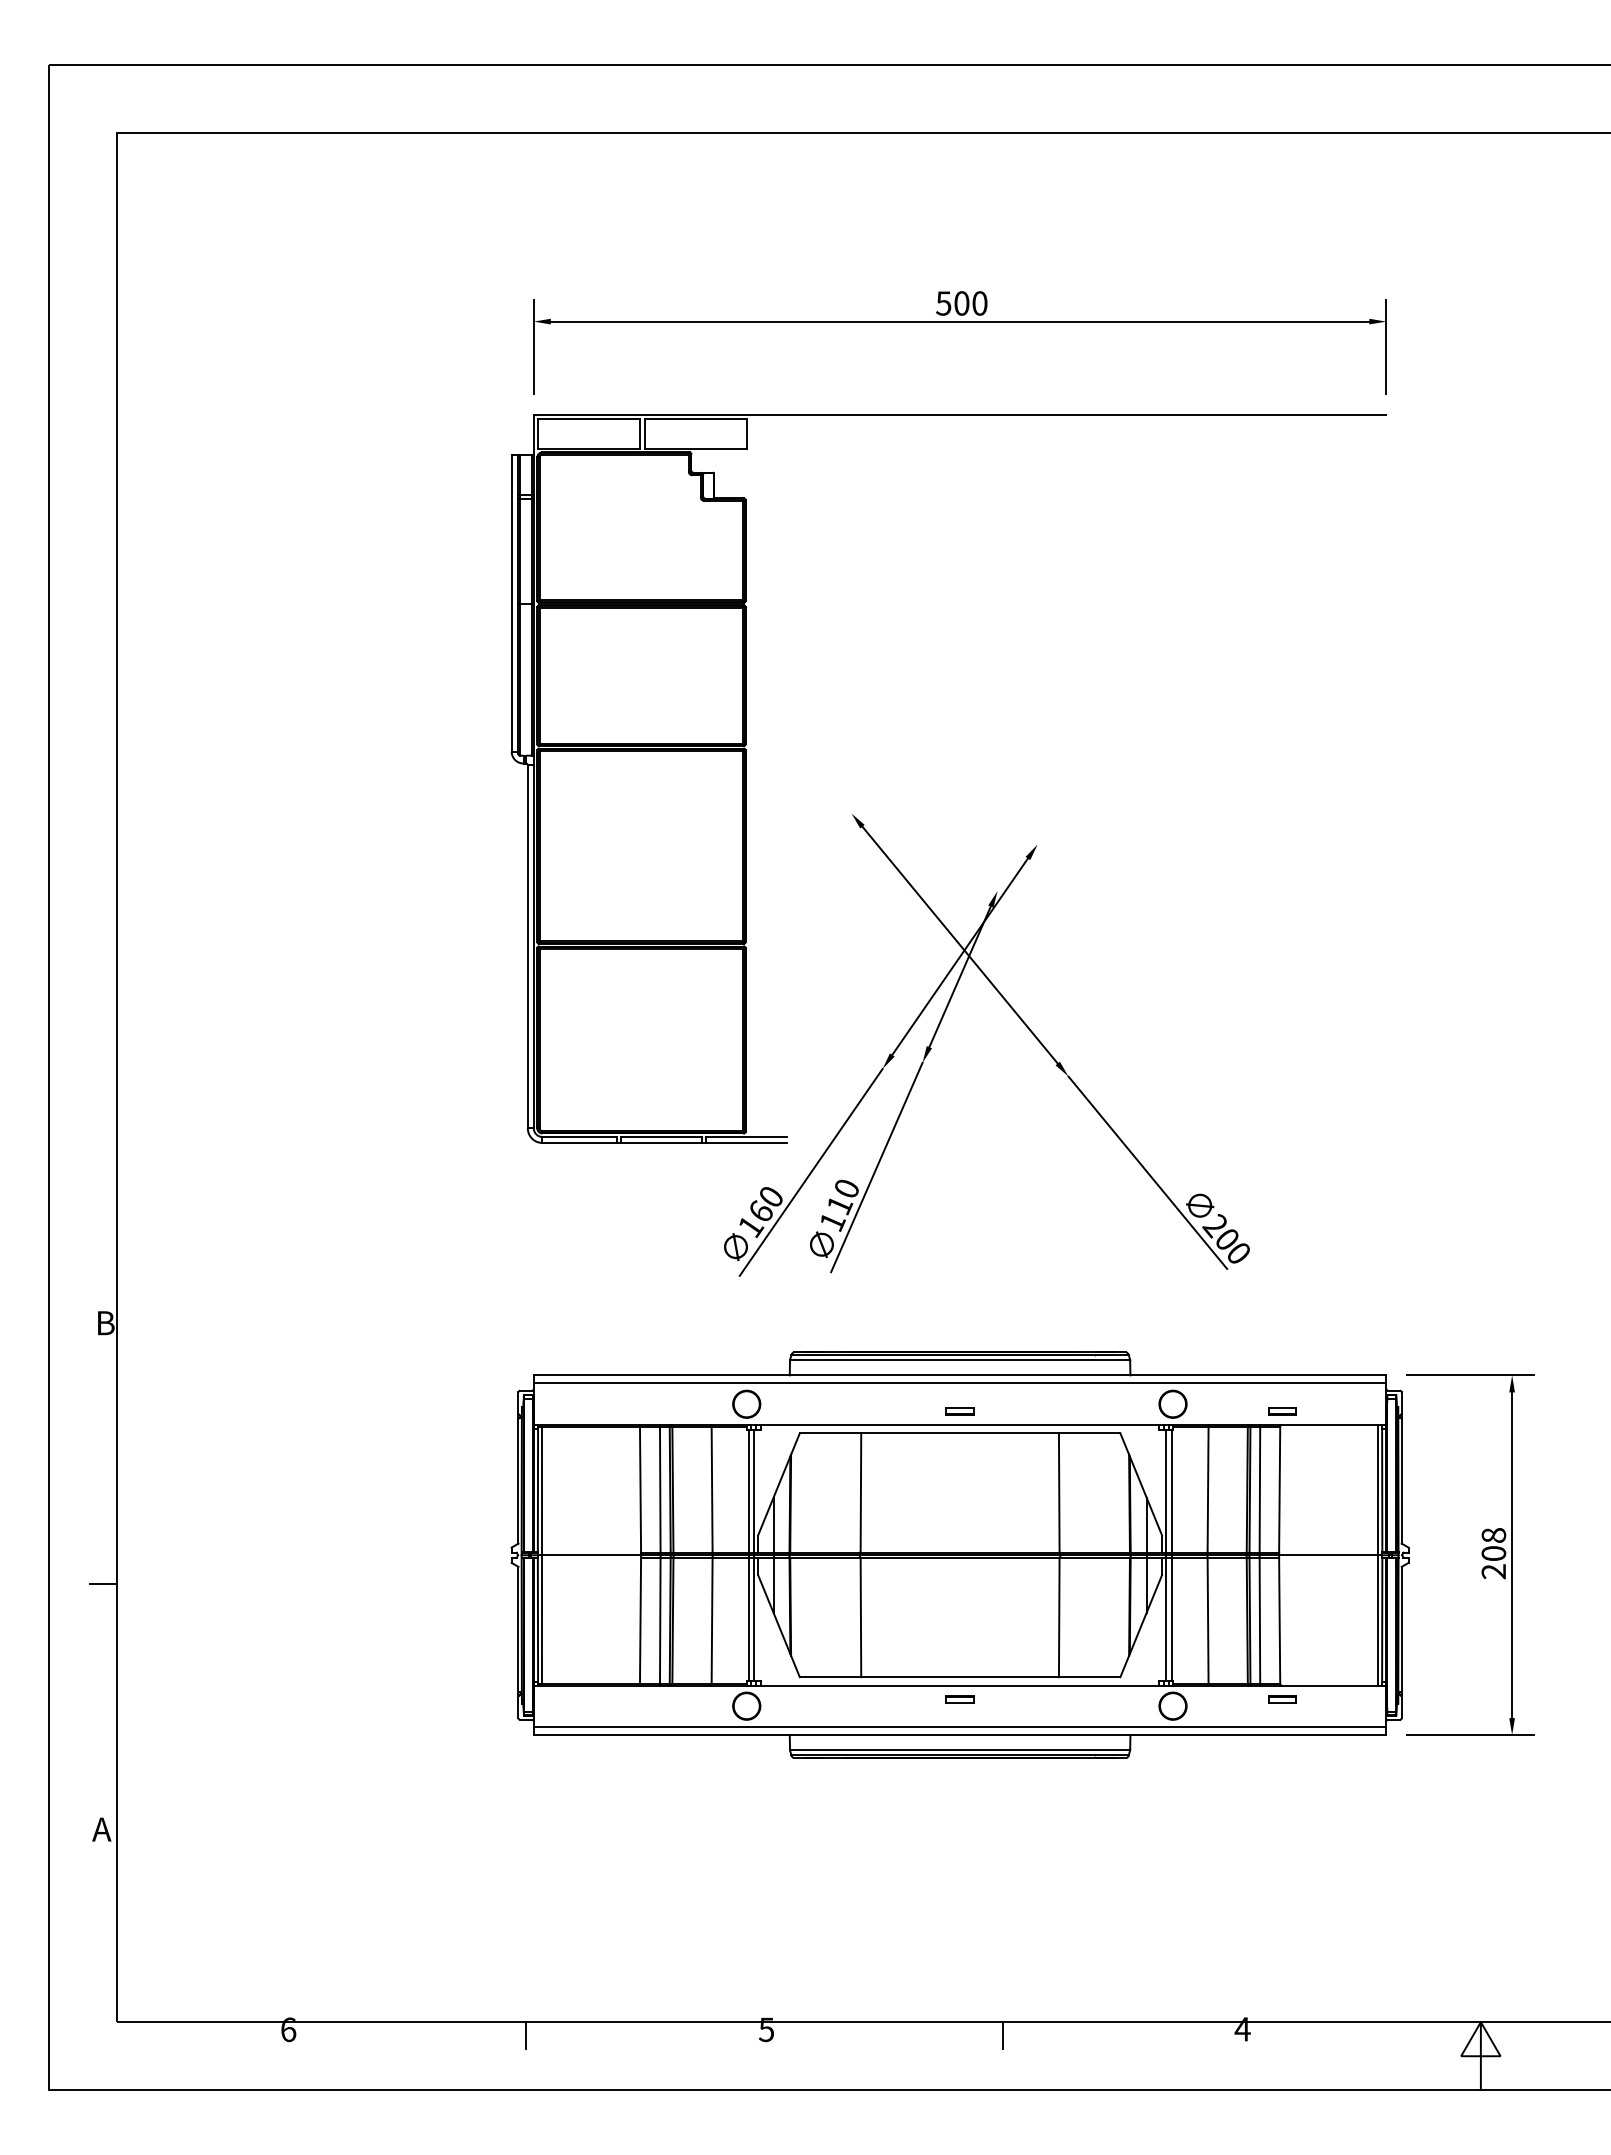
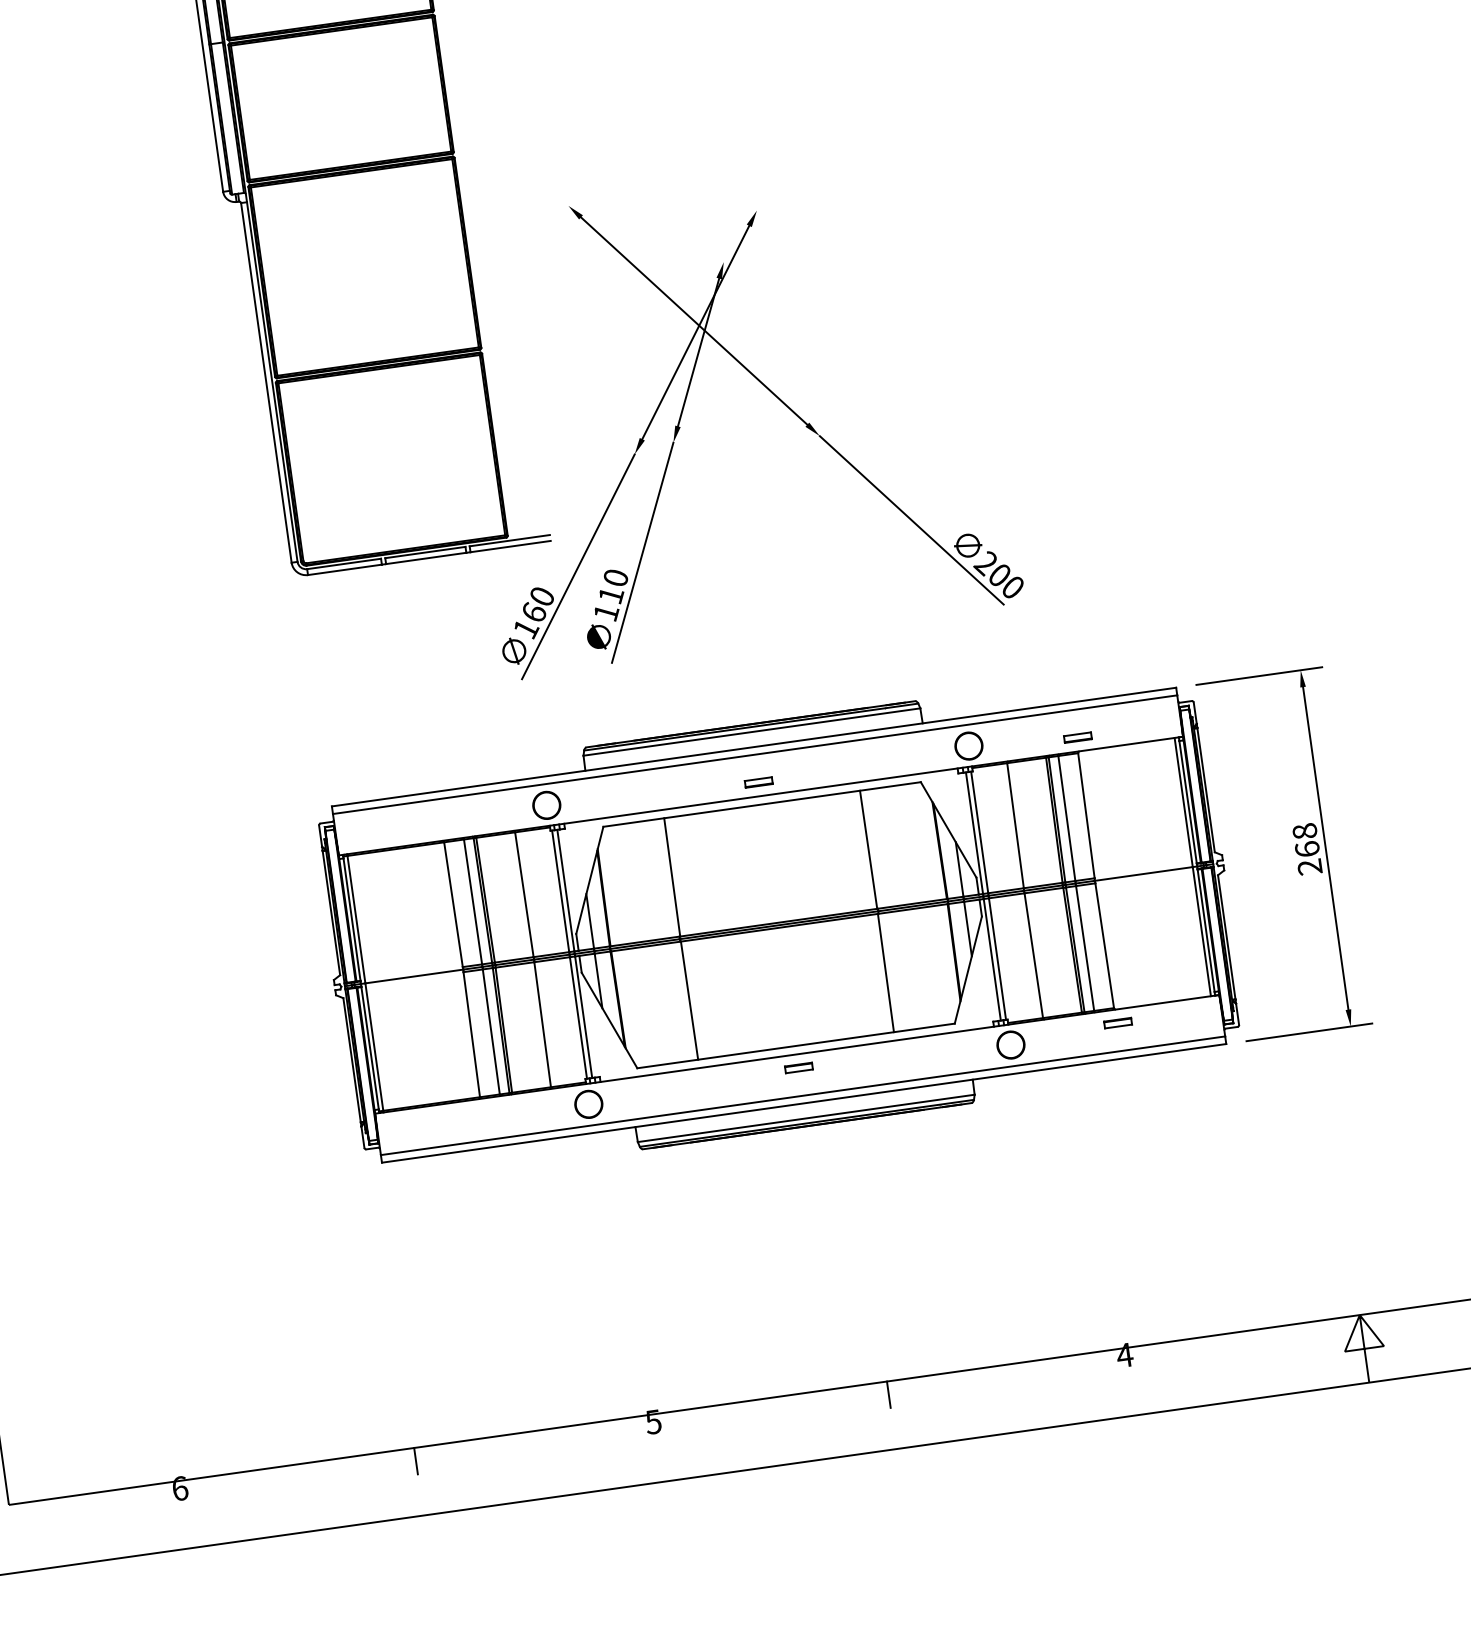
text: (1493, 1553) -> (1307, 849), 208 -> 268

